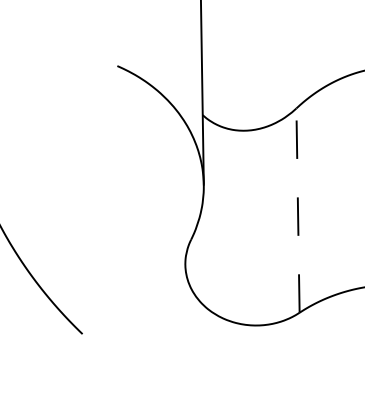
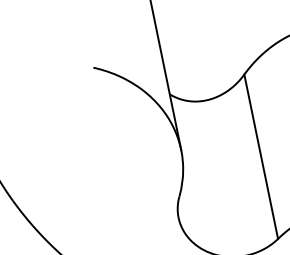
line: (298, 210) -> (261, 156), dashed -> solid

